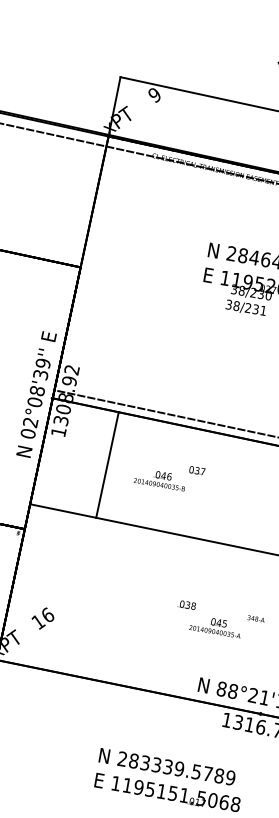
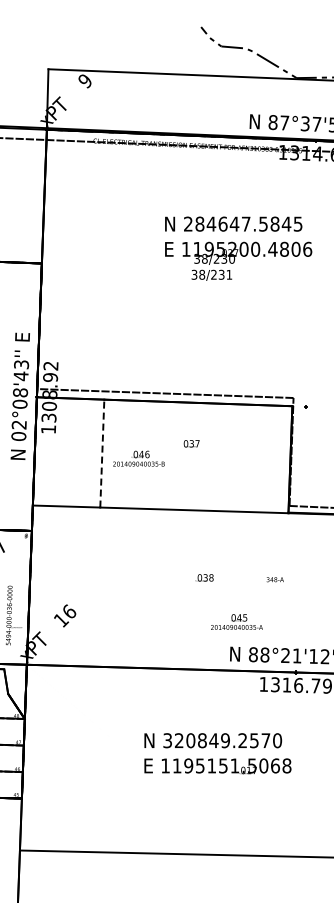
text: (41, 369) -> (20, 370), 02°08'39'' -> 02°08'43''
line: (107, 464) -> (102, 453), solid -> dashed
text: (160, 479) -> (138, 458), moved
text: (215, 625) -> (236, 621), moved
text: (176, 768) -> (222, 740), 283339.5789 -> 320849.2570

